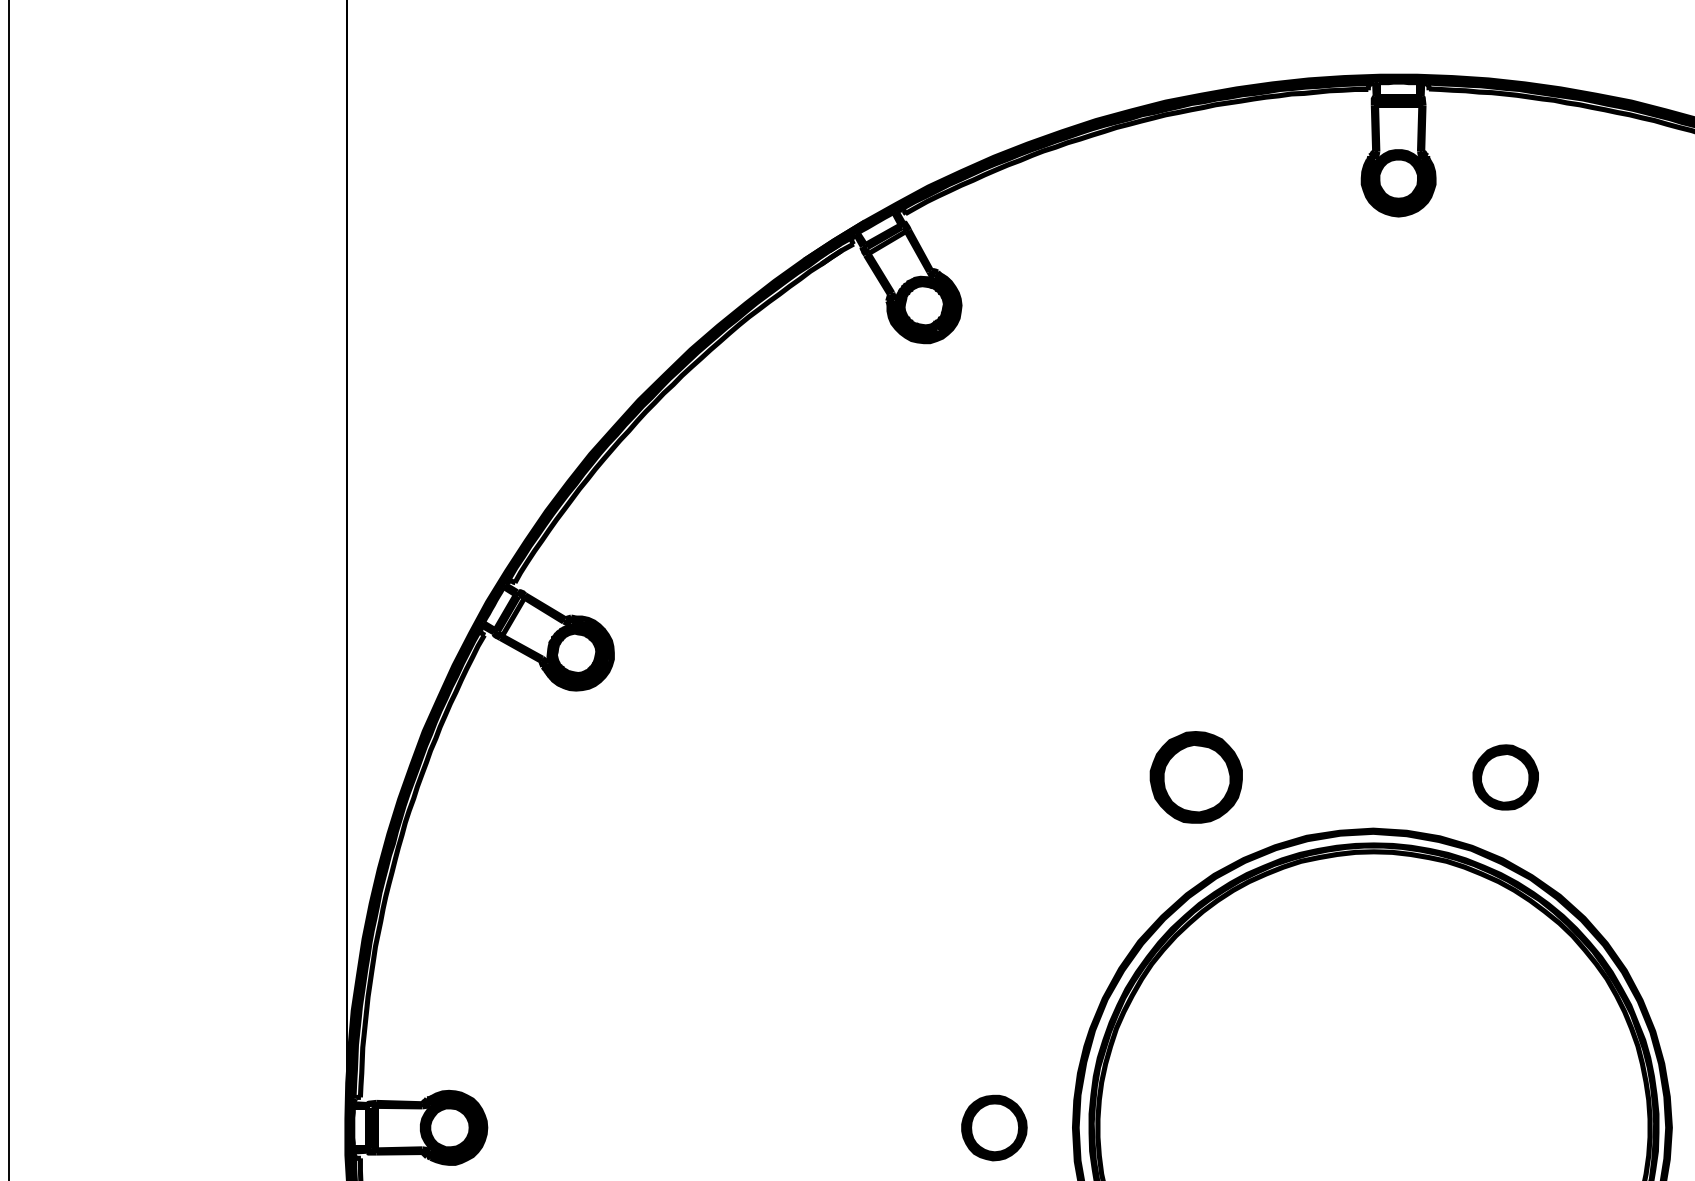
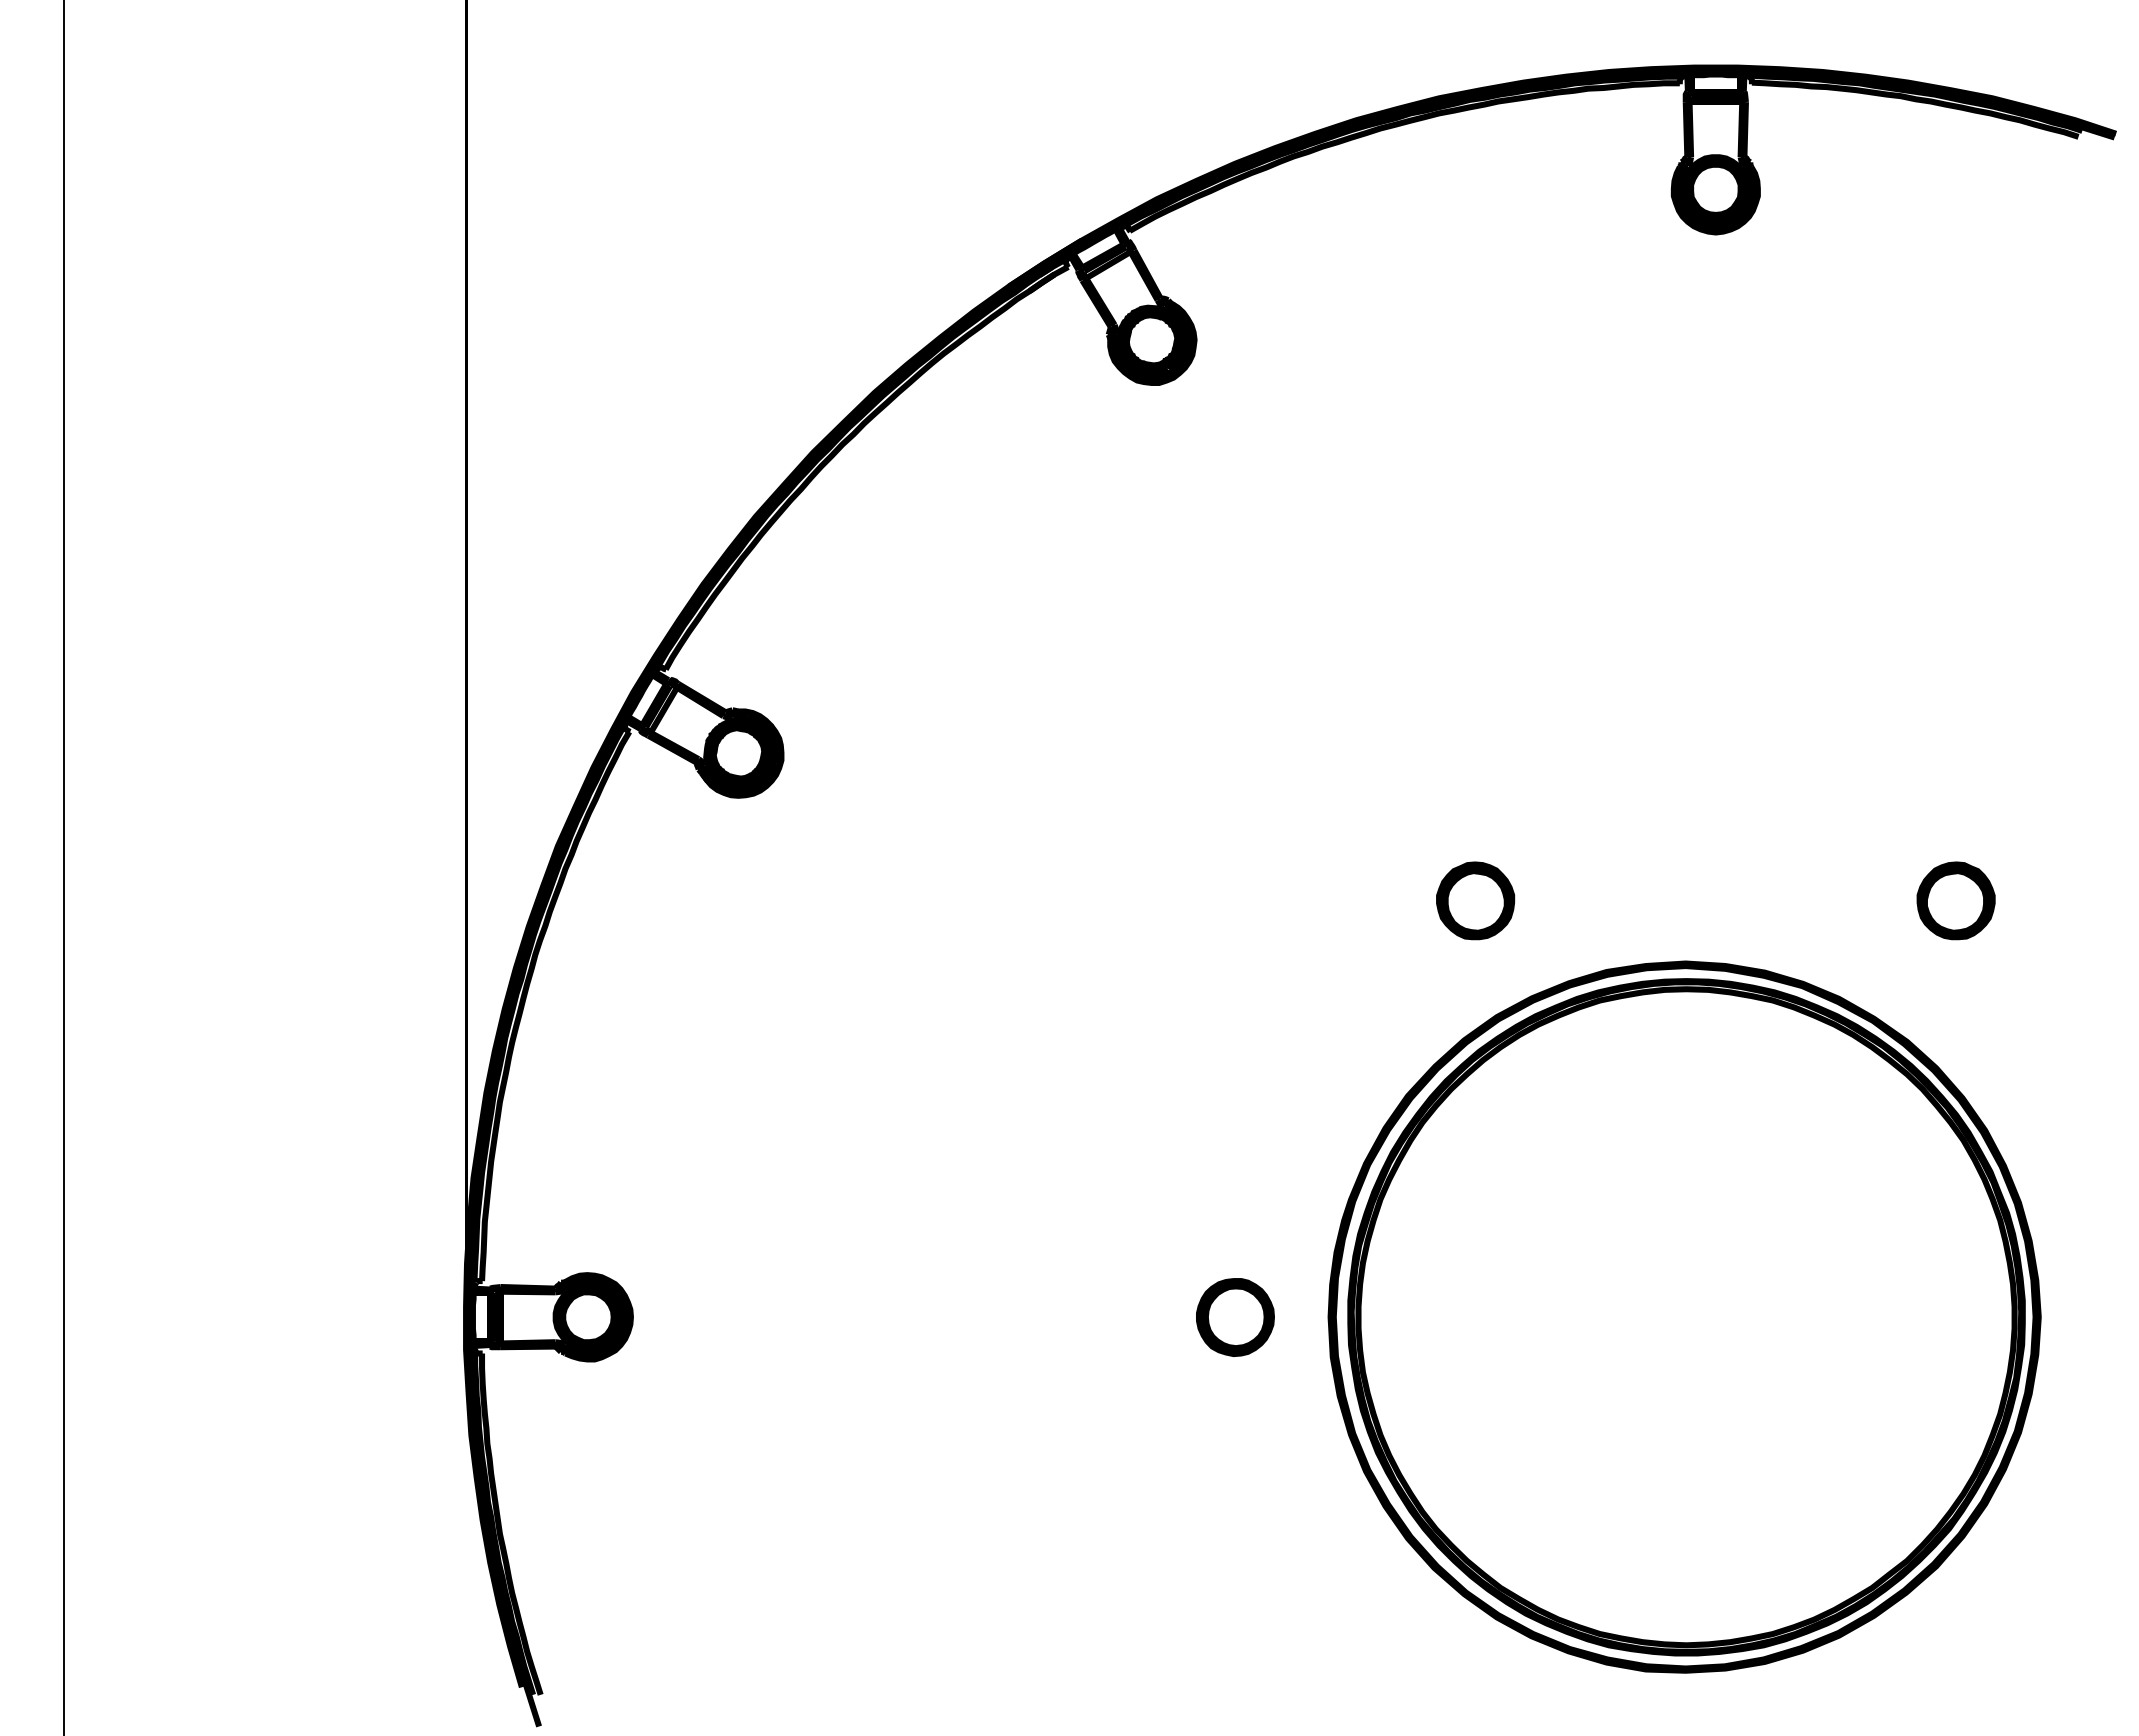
part: (1196, 777) -> (1475, 900), size x0.71
part: (1505, 777) -> (1955, 900), moved

